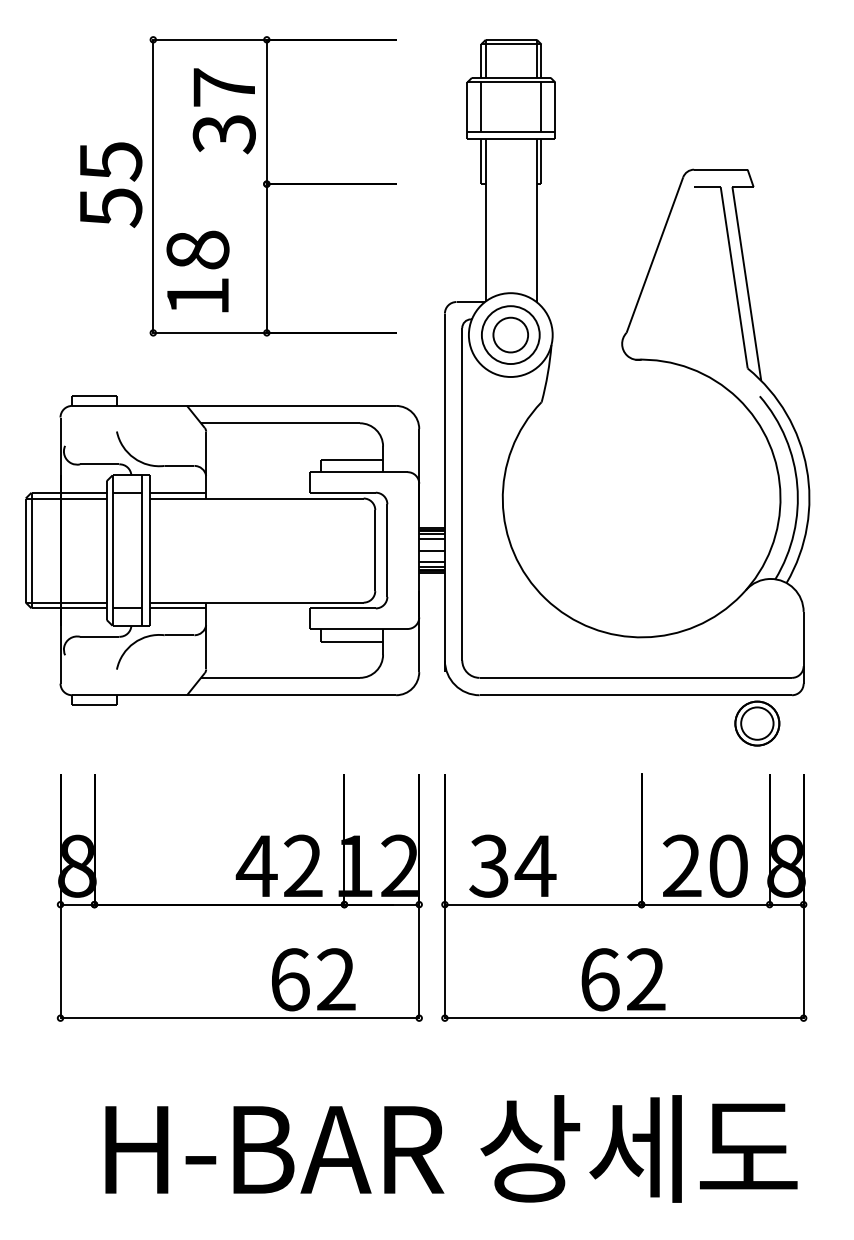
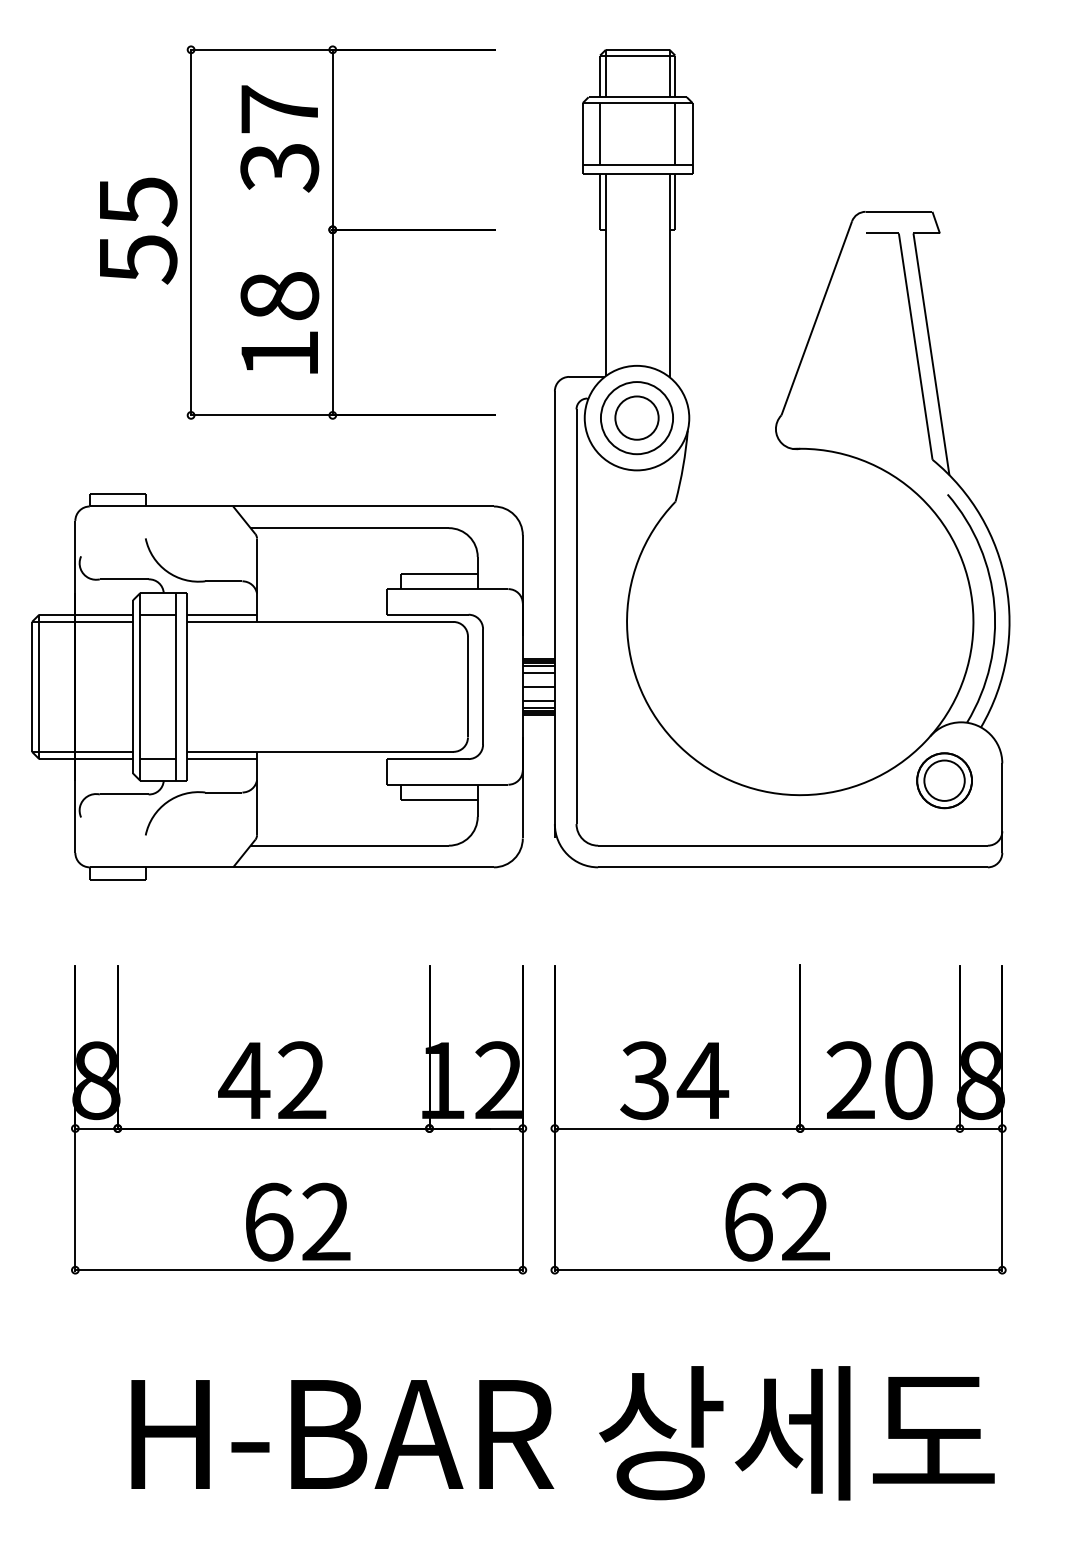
text: (197, 271) -> (279, 322), moved
part: (757, 723) -> (944, 780), moved
text: (279, 865) -> (272, 1079), moved
text: (512, 866) -> (674, 1080), moved
text: (313, 979) -> (298, 1221), moved

